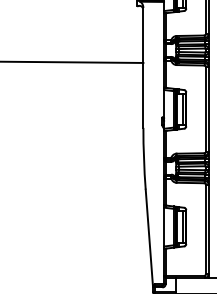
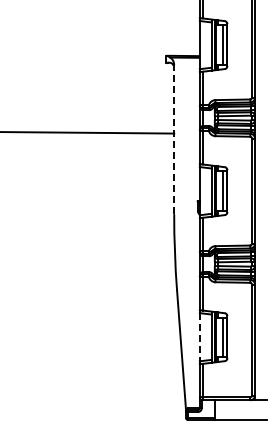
line: (143, 67) -> (174, 139), solid -> dashed
line: (163, 227) -> (199, 337), solid -> dashed

